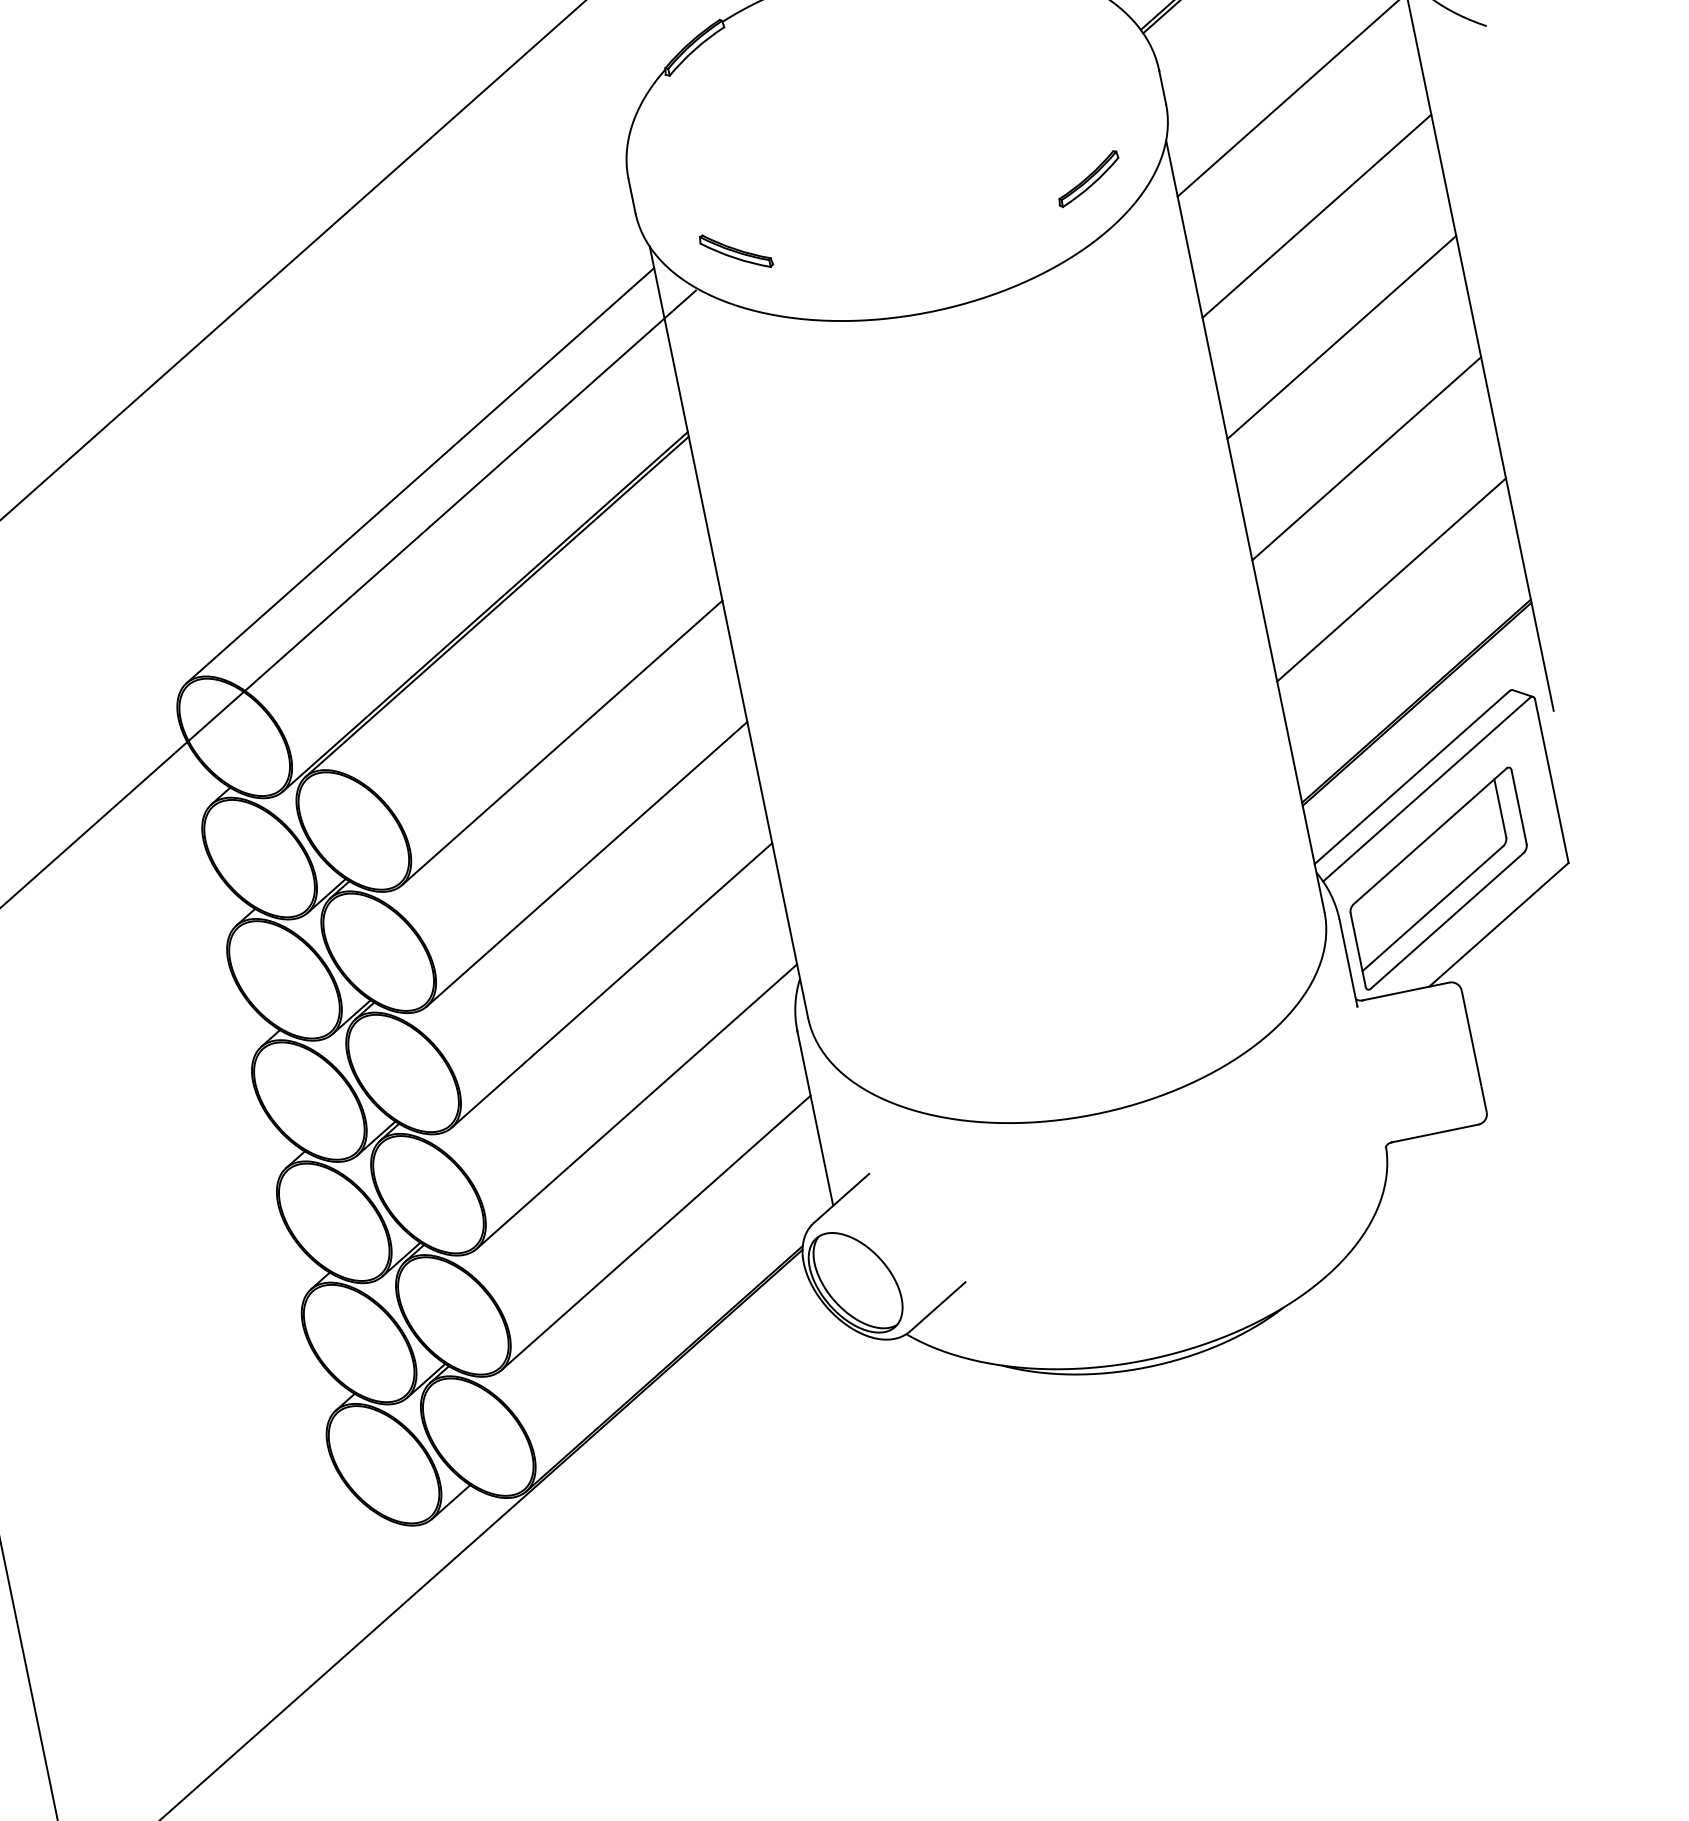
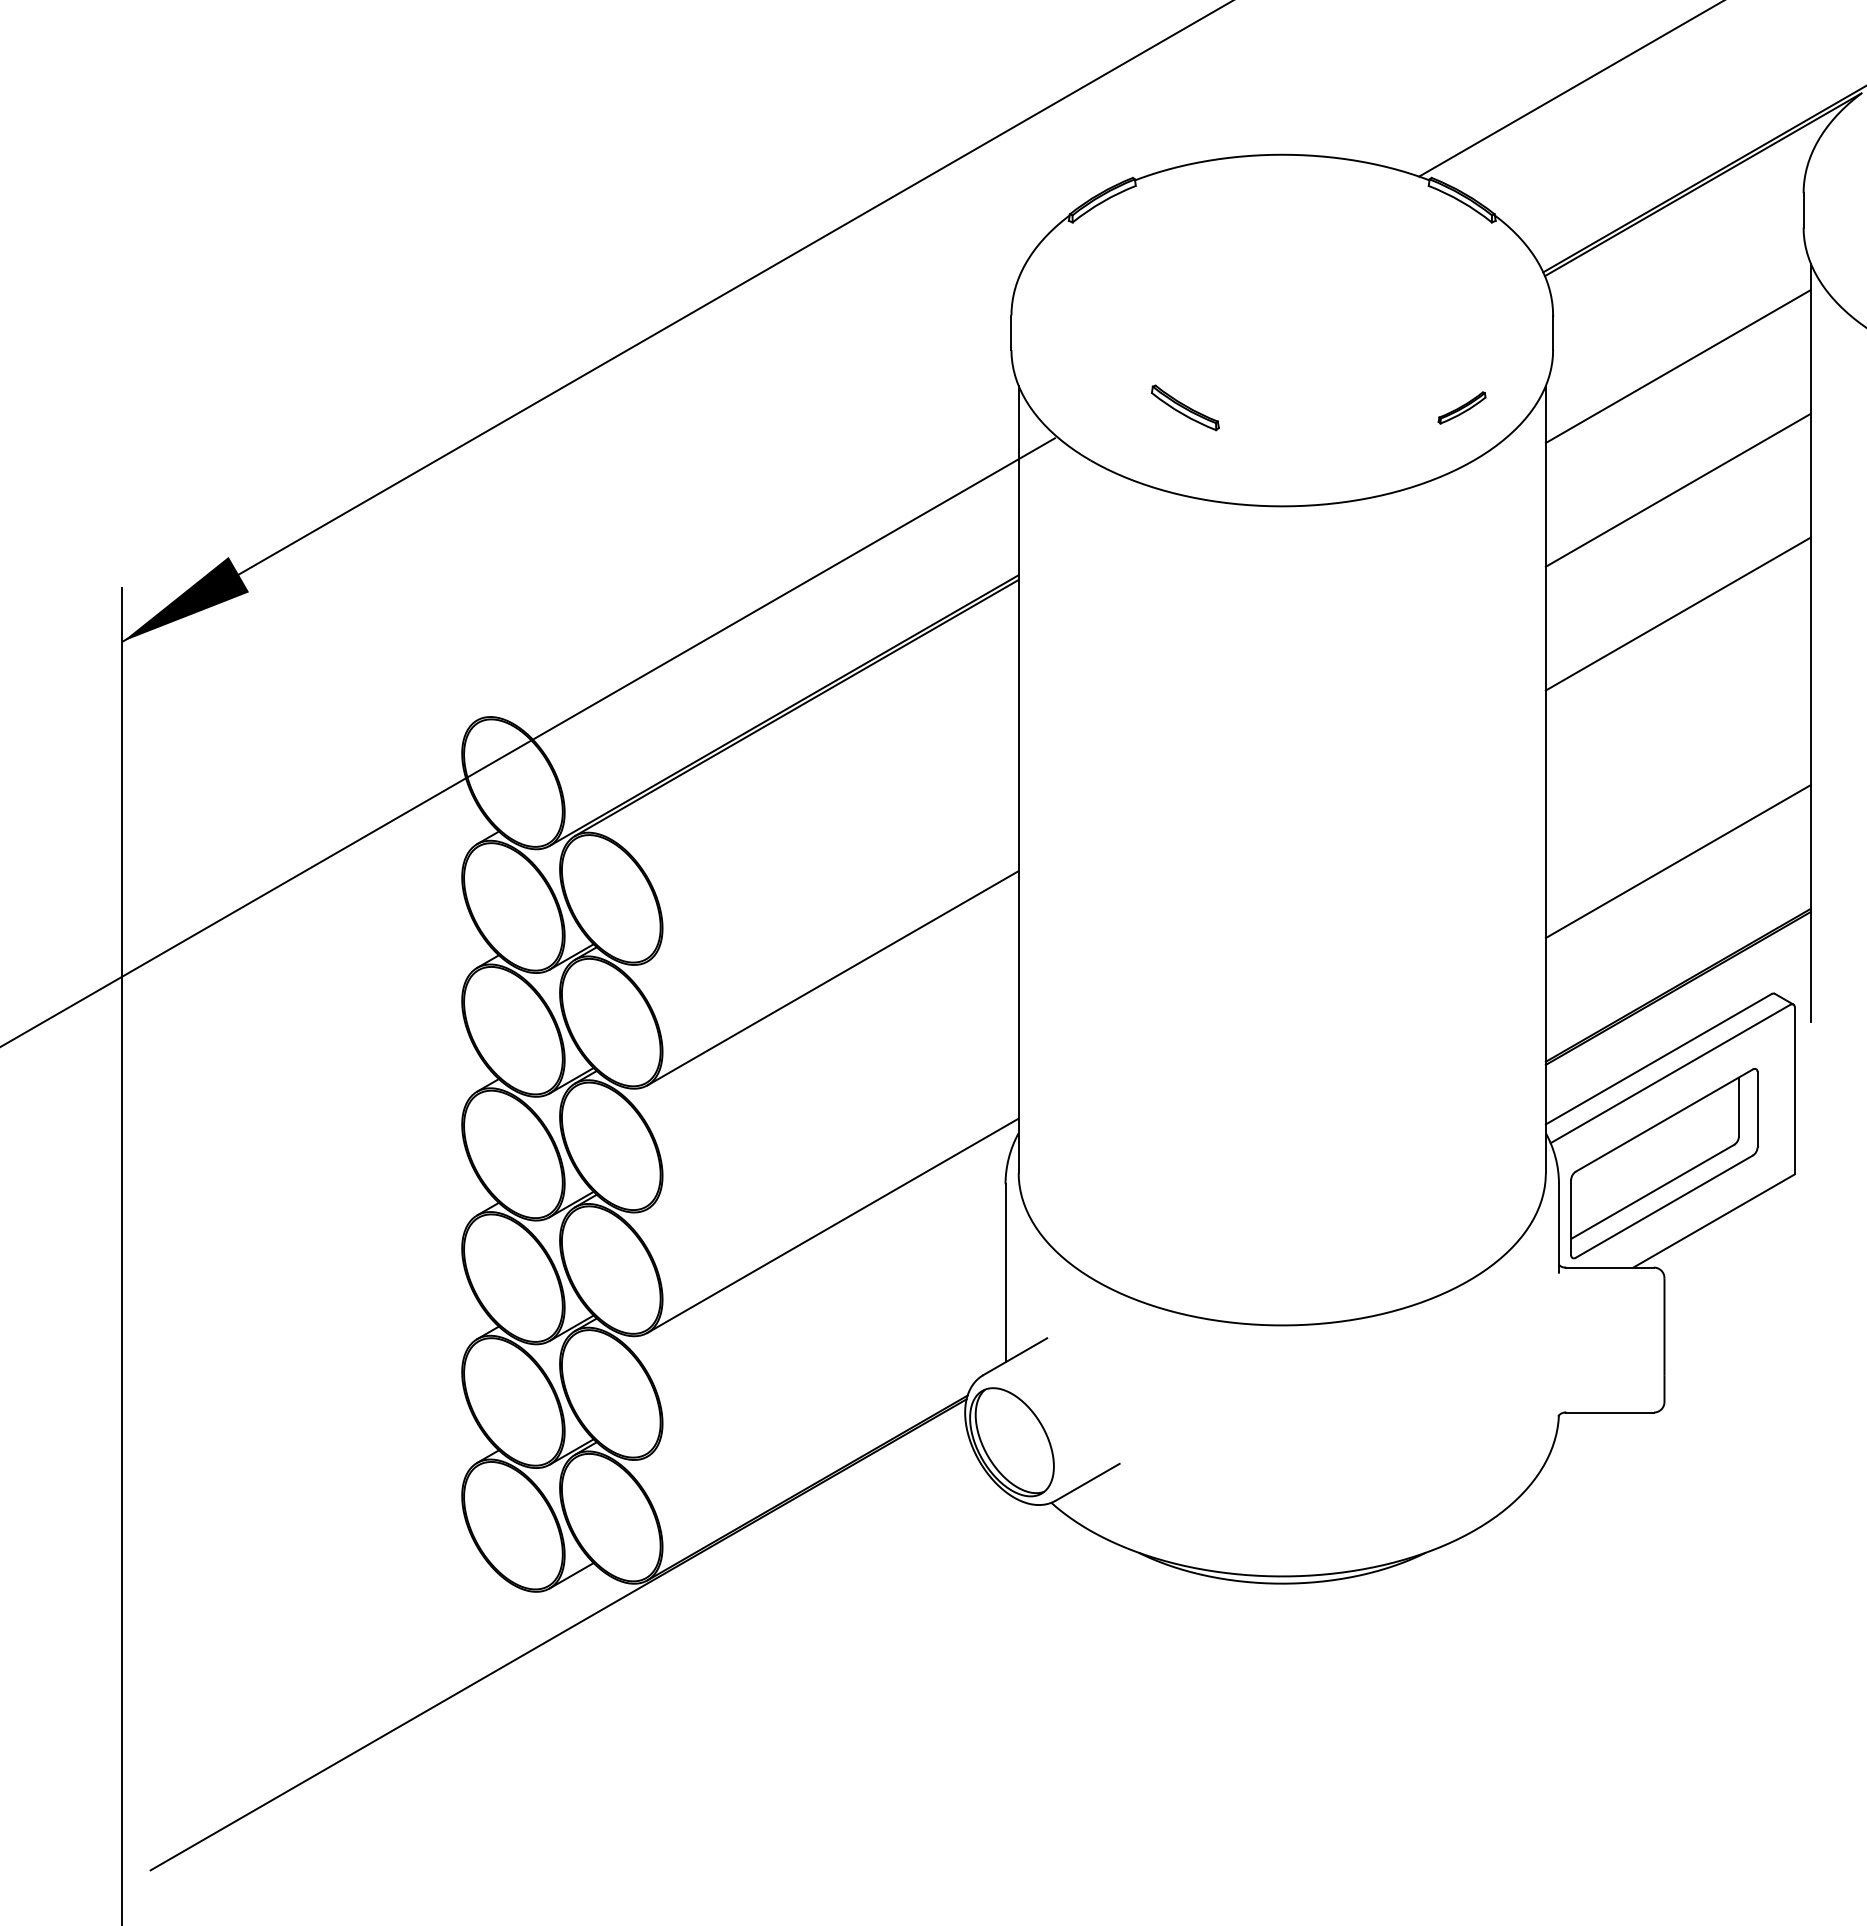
part: (1087, 178) -> (1461, 407), size x0.7
part: (736, 250) -> (1185, 407), moved
line: (1365, 458) -> (1677, 737), removed
line: (419, 475) -> (747, 563), removed
line: (561, 743) -> (832, 854), removed
line: (611, 985) -> (832, 1101), removed
line: (655, 1232) -> (826, 1352), removed

